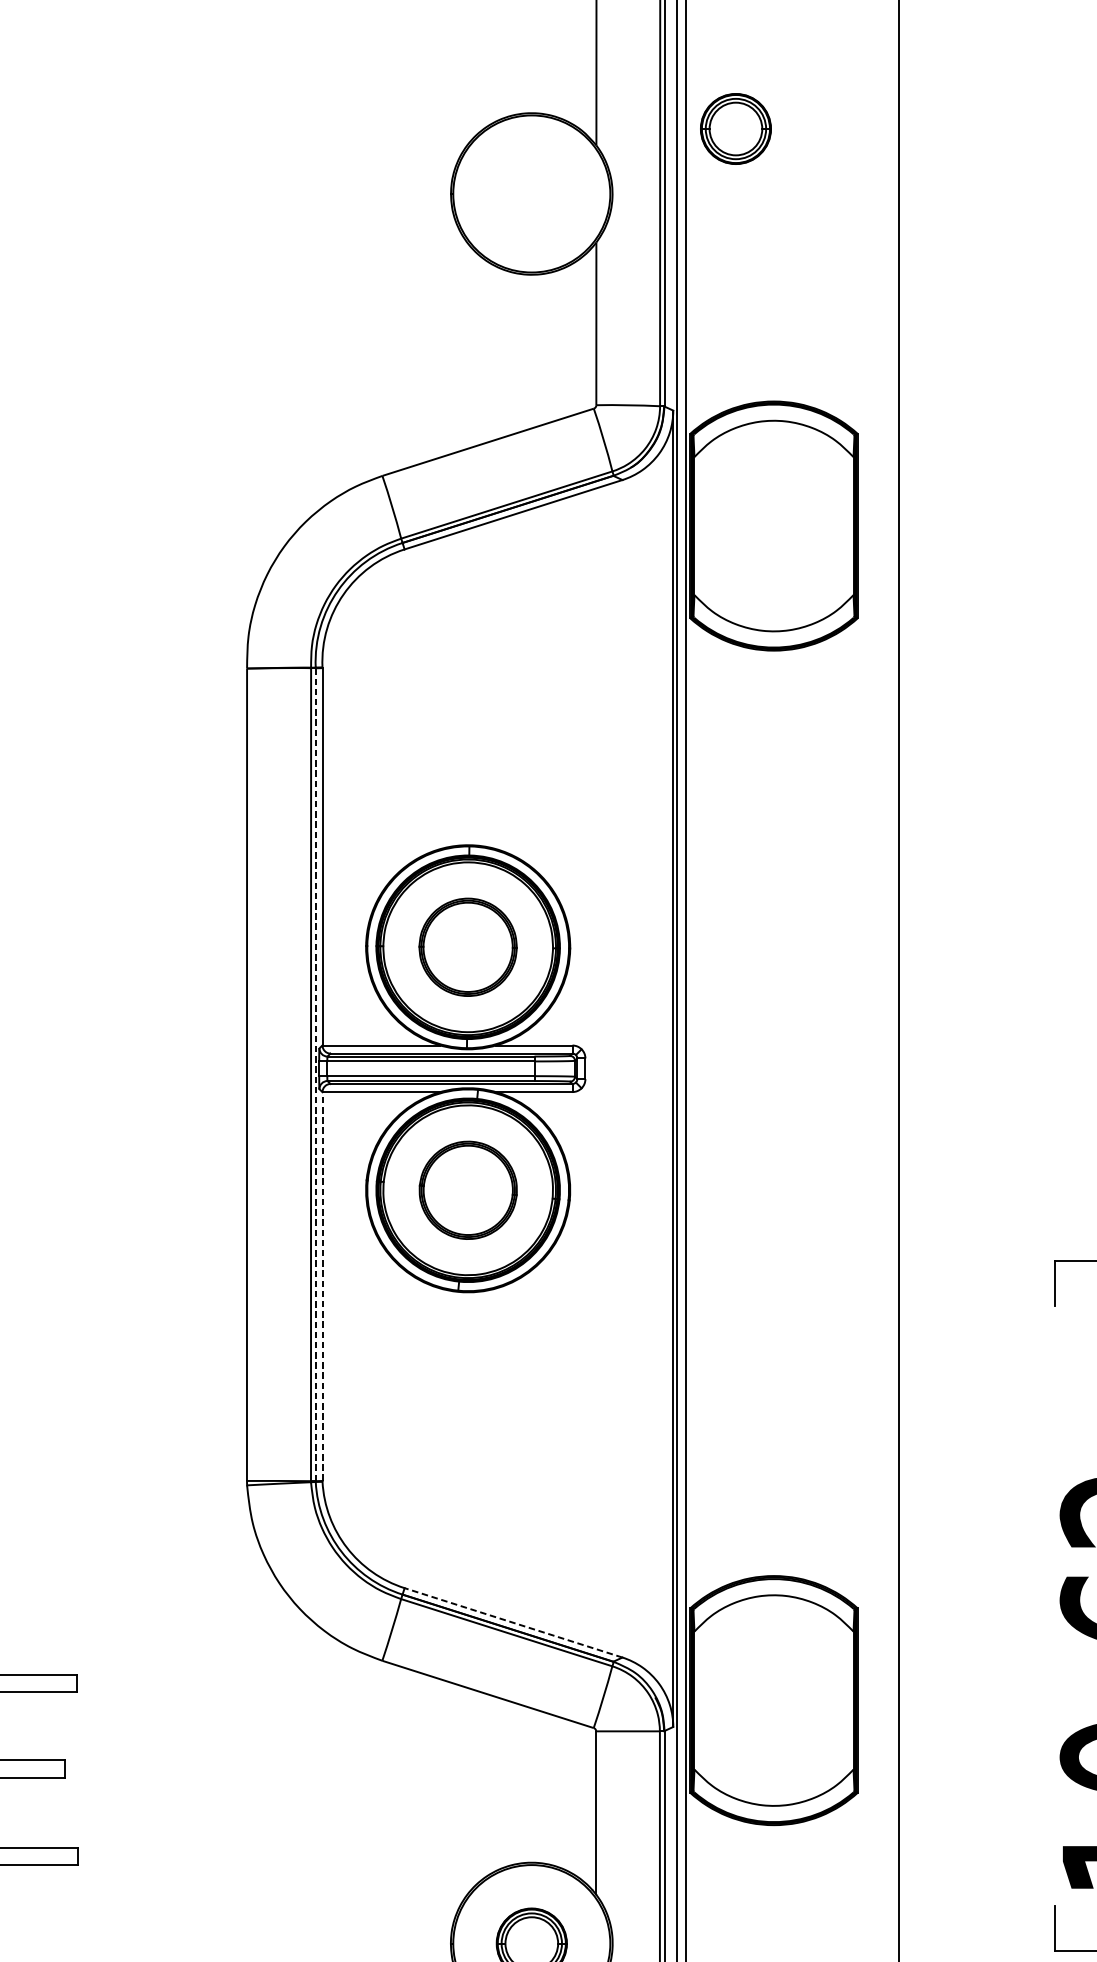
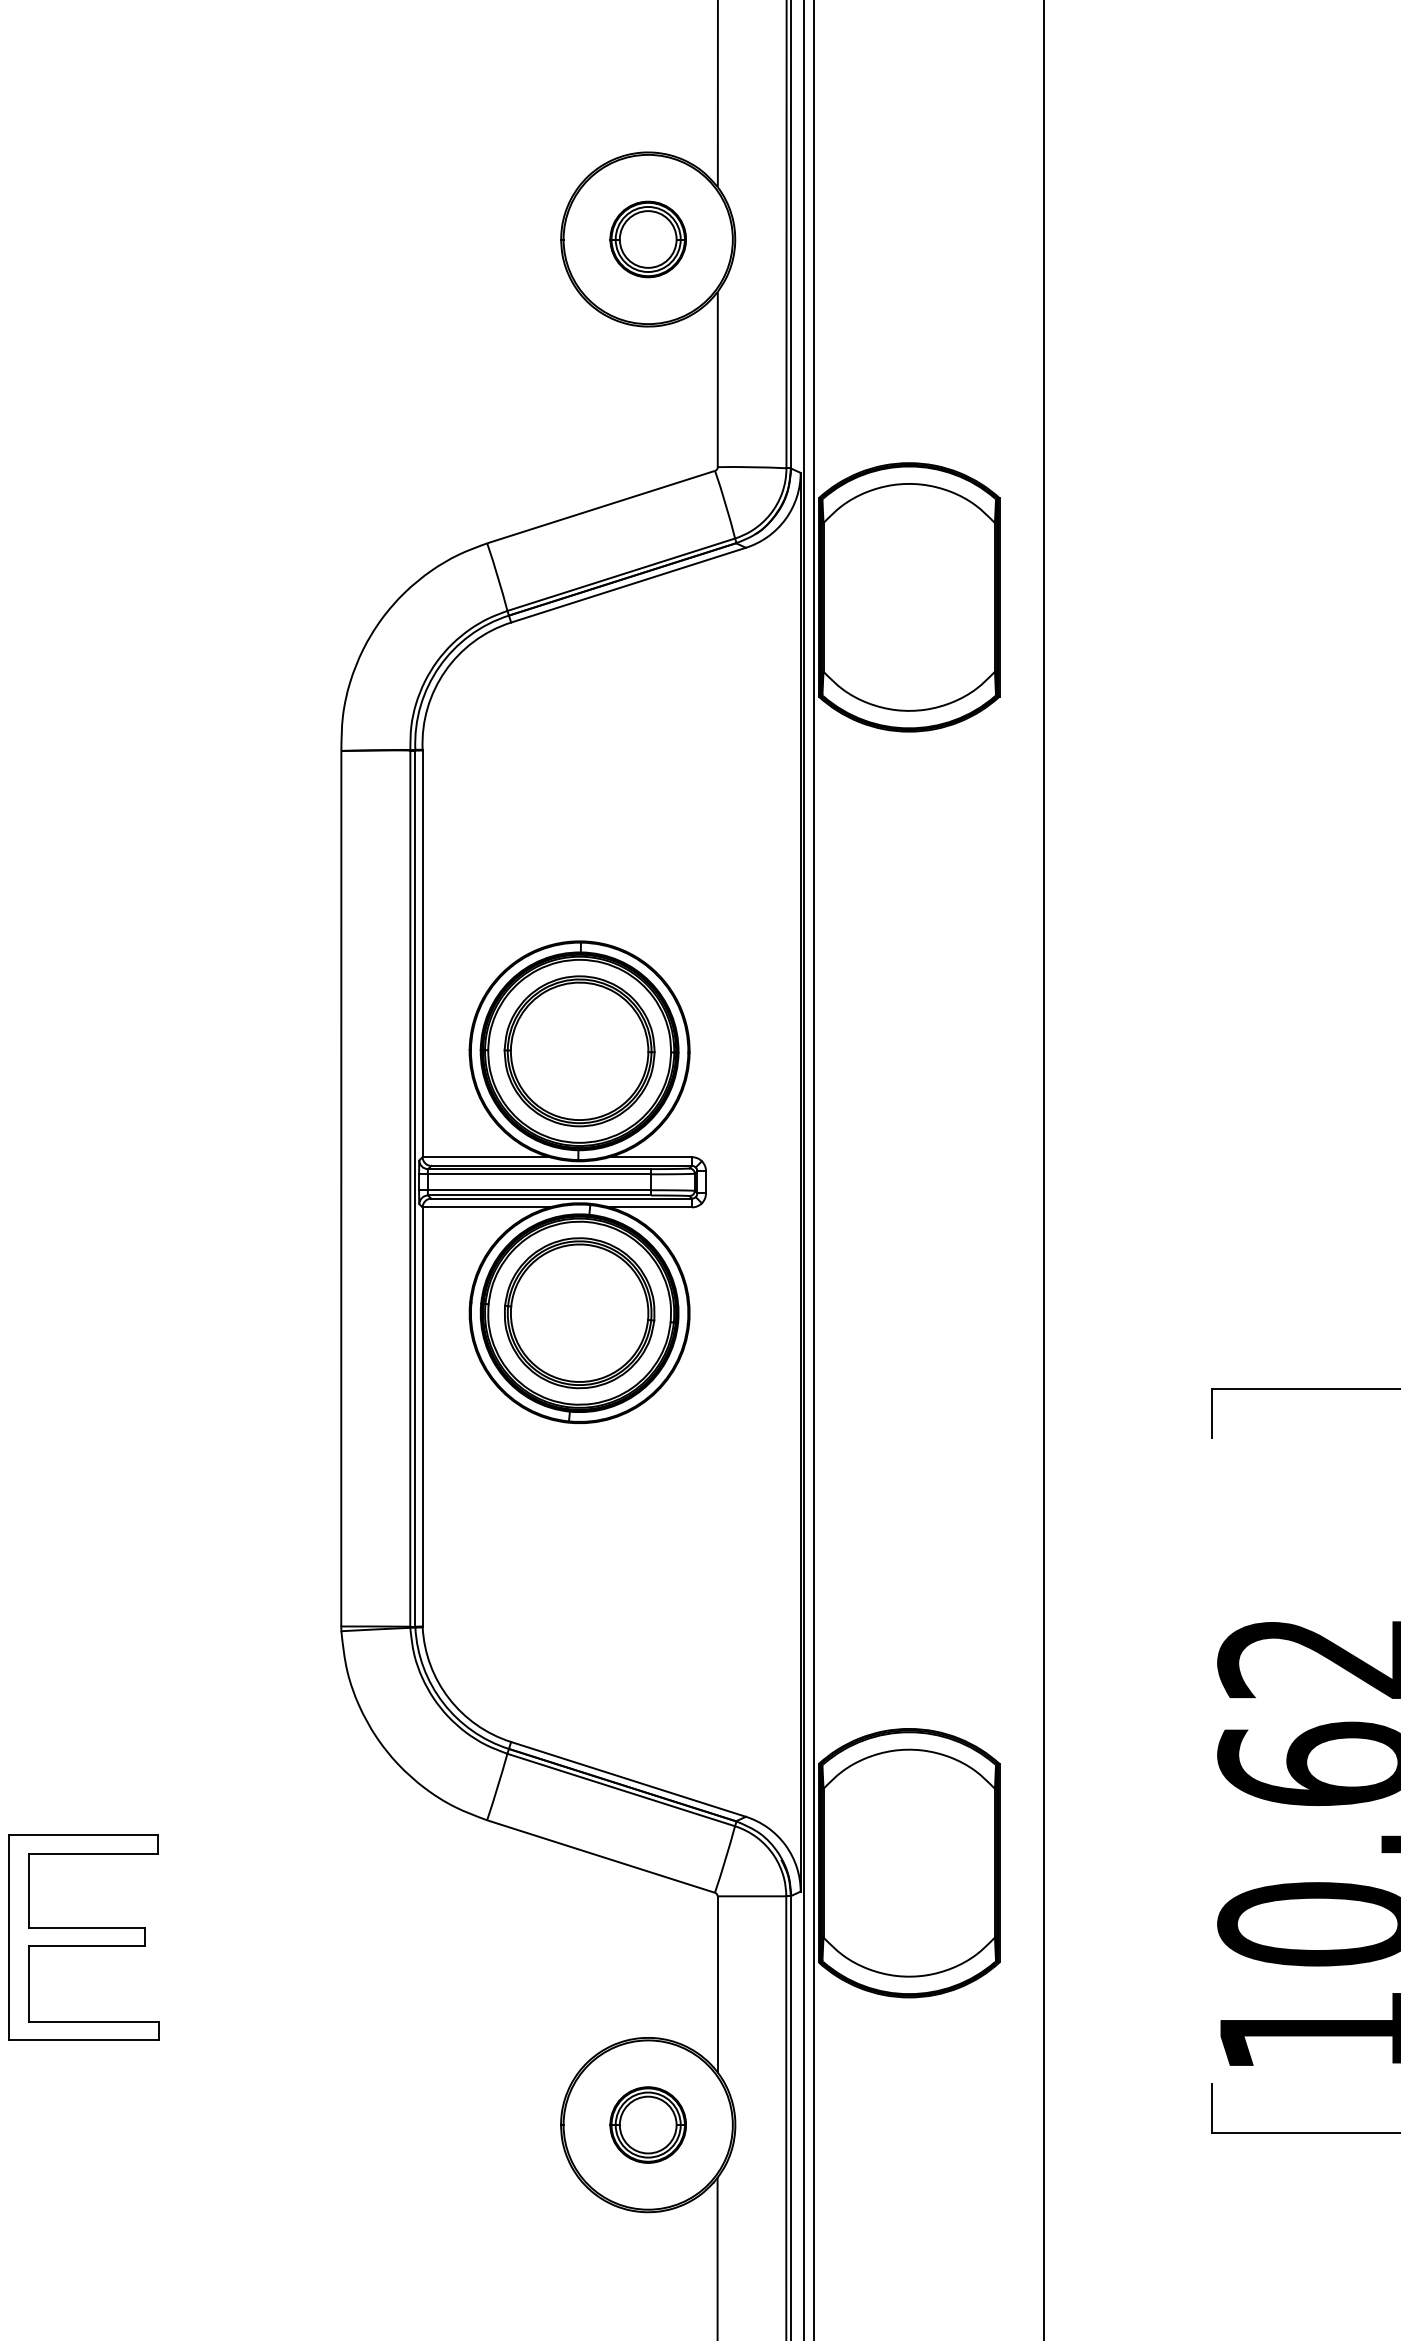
part: (735, 129) -> (647, 239), moved
part: (468, 947) -> (579, 1051), size x1.43
line: (315, 1075) -> (415, 1189), dashed -> solid
part: (468, 1190) -> (579, 1313), size x1.43
line: (322, 1286) -> (422, 1416), dashed -> solid
line: (513, 1622) -> (628, 1779), dashed -> solid

